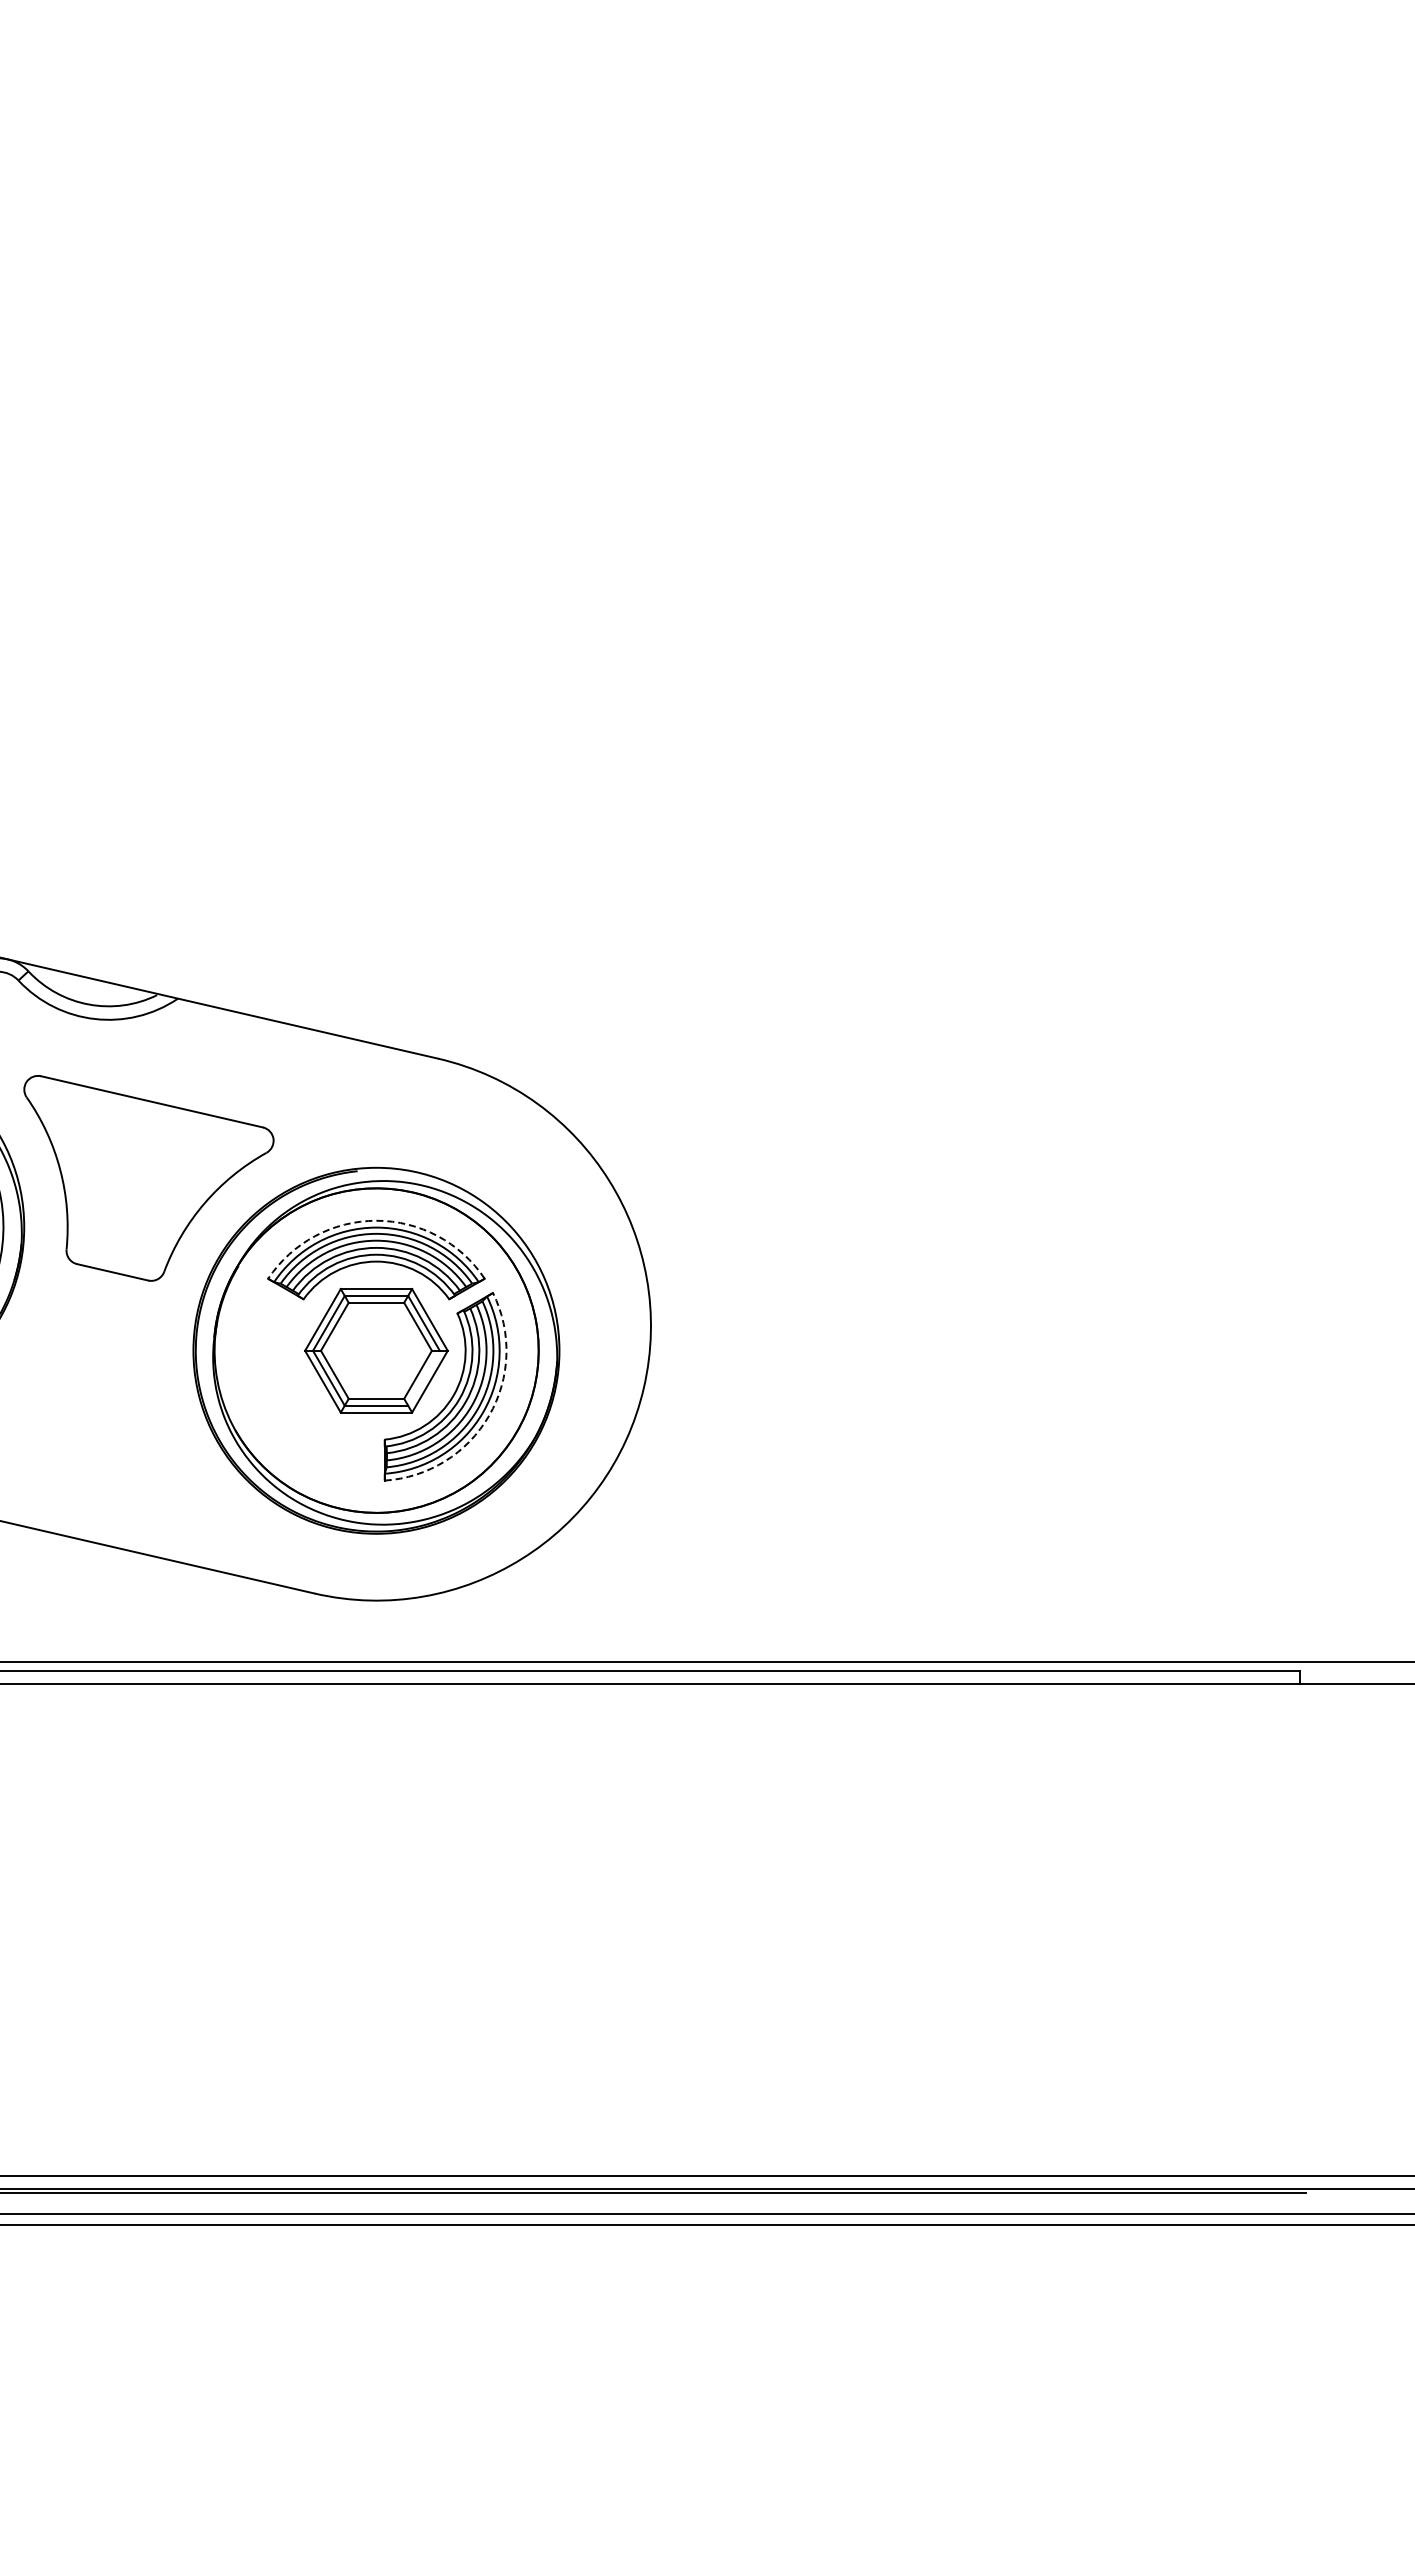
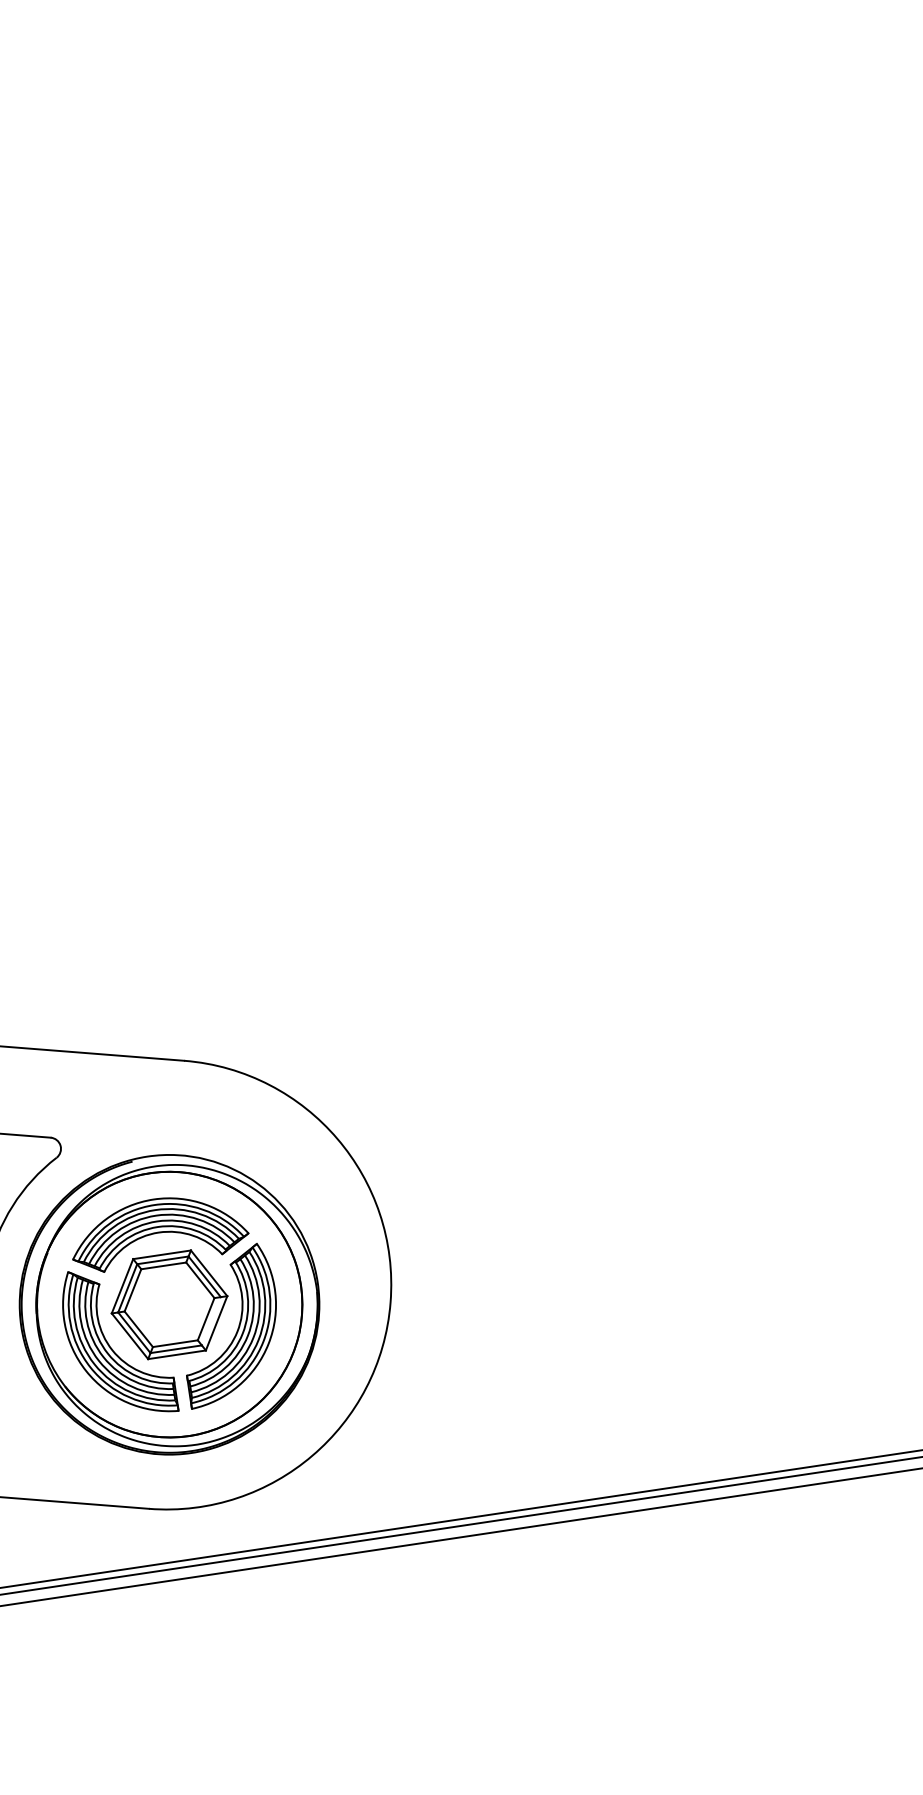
arc: (376, 1220) -> (153, 1199), dashed -> solid
part: (298, 1391) -> (111, 1347), added
arc: (489, 1415) -> (268, 1343), dashed -> solid

